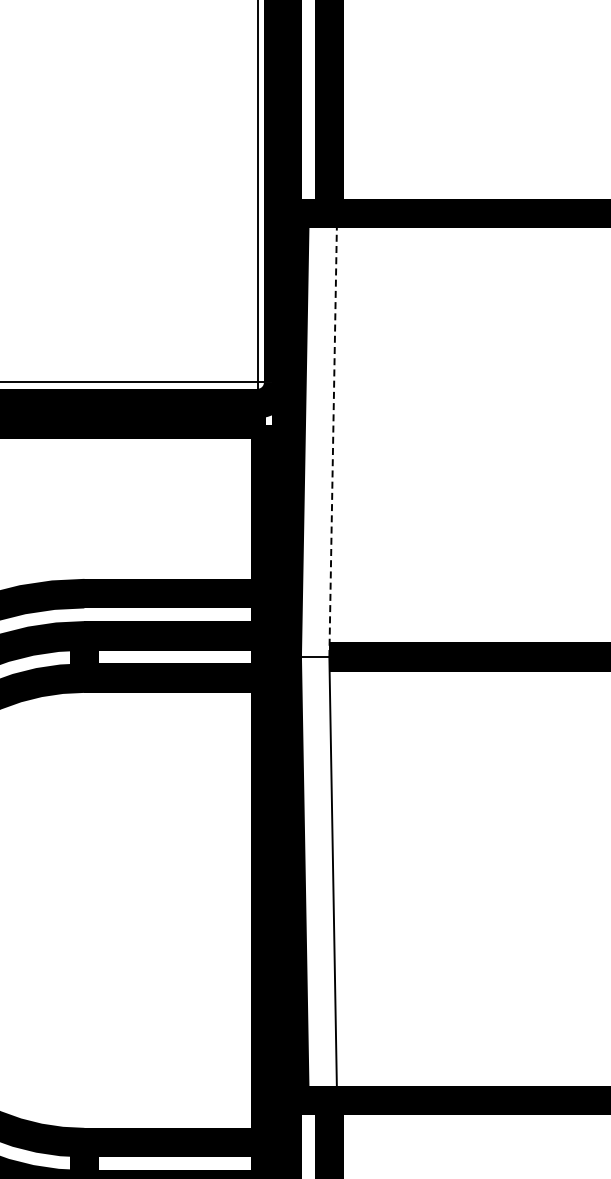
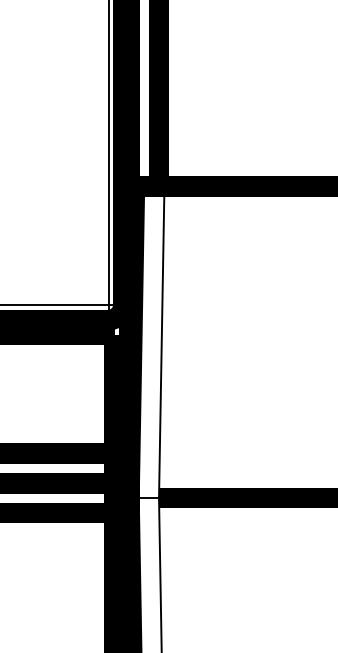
line: (333, 435) -> (161, 342), dashed -> solid

